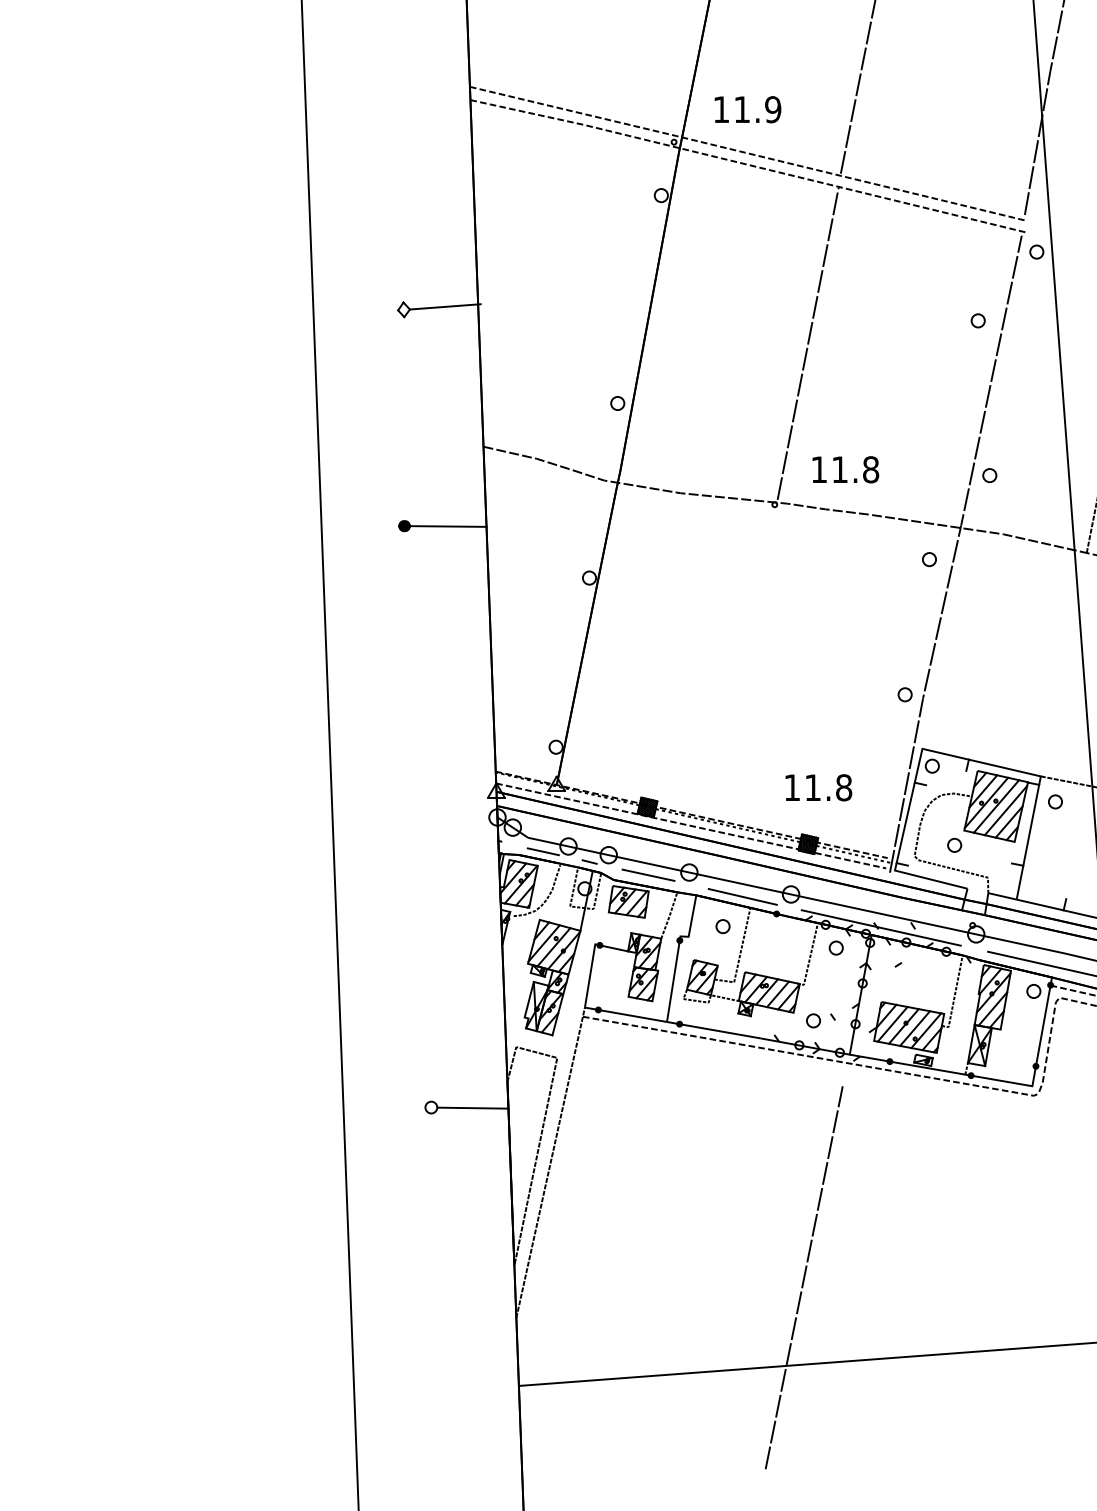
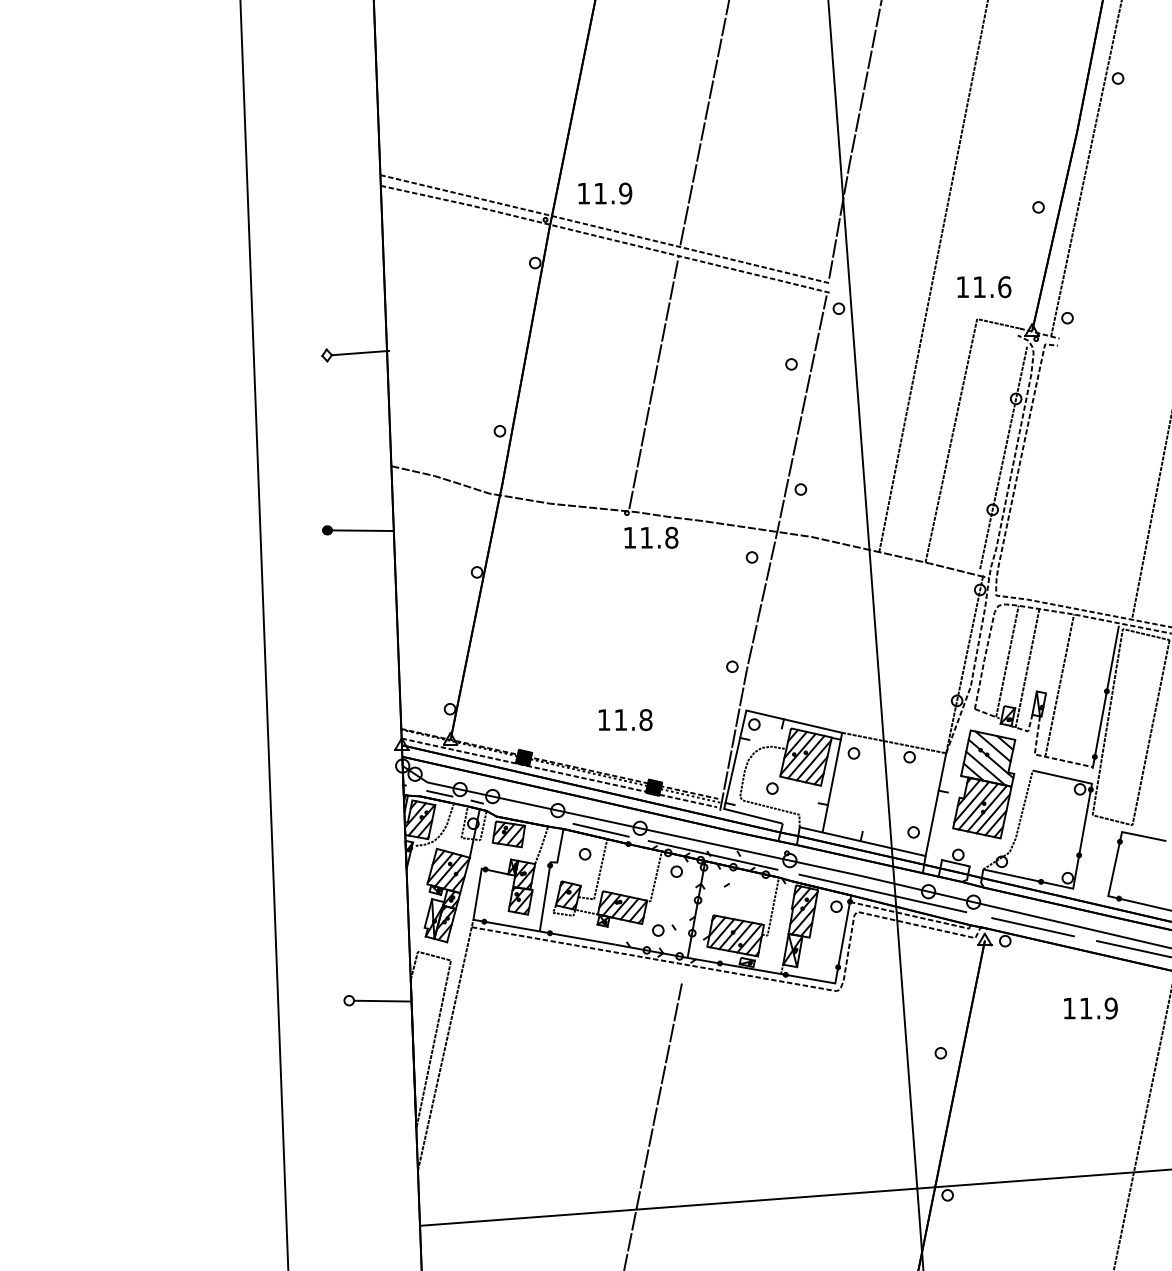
text: (845, 469) -> (651, 537), moved
text: (818, 787) -> (625, 719), moved
line: (648, 874) -> (524, 812), removed

